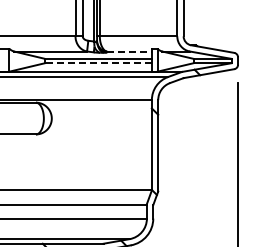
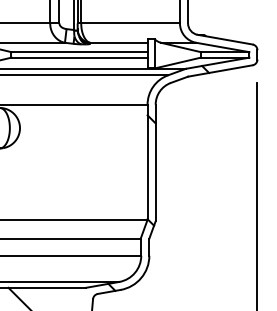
line: (129, 51) -> (119, 42), dashed -> solid
line: (97, 63) -> (78, 58), dashed -> solid

